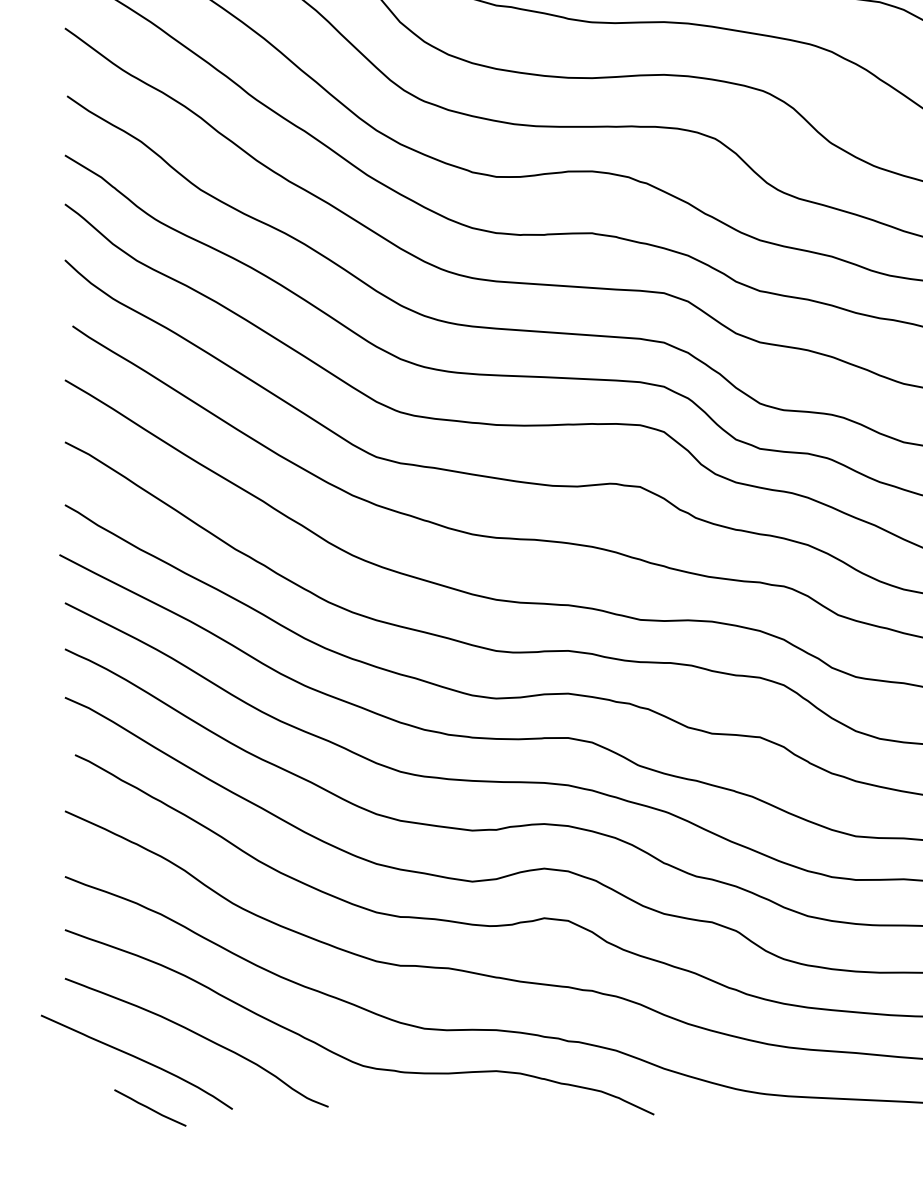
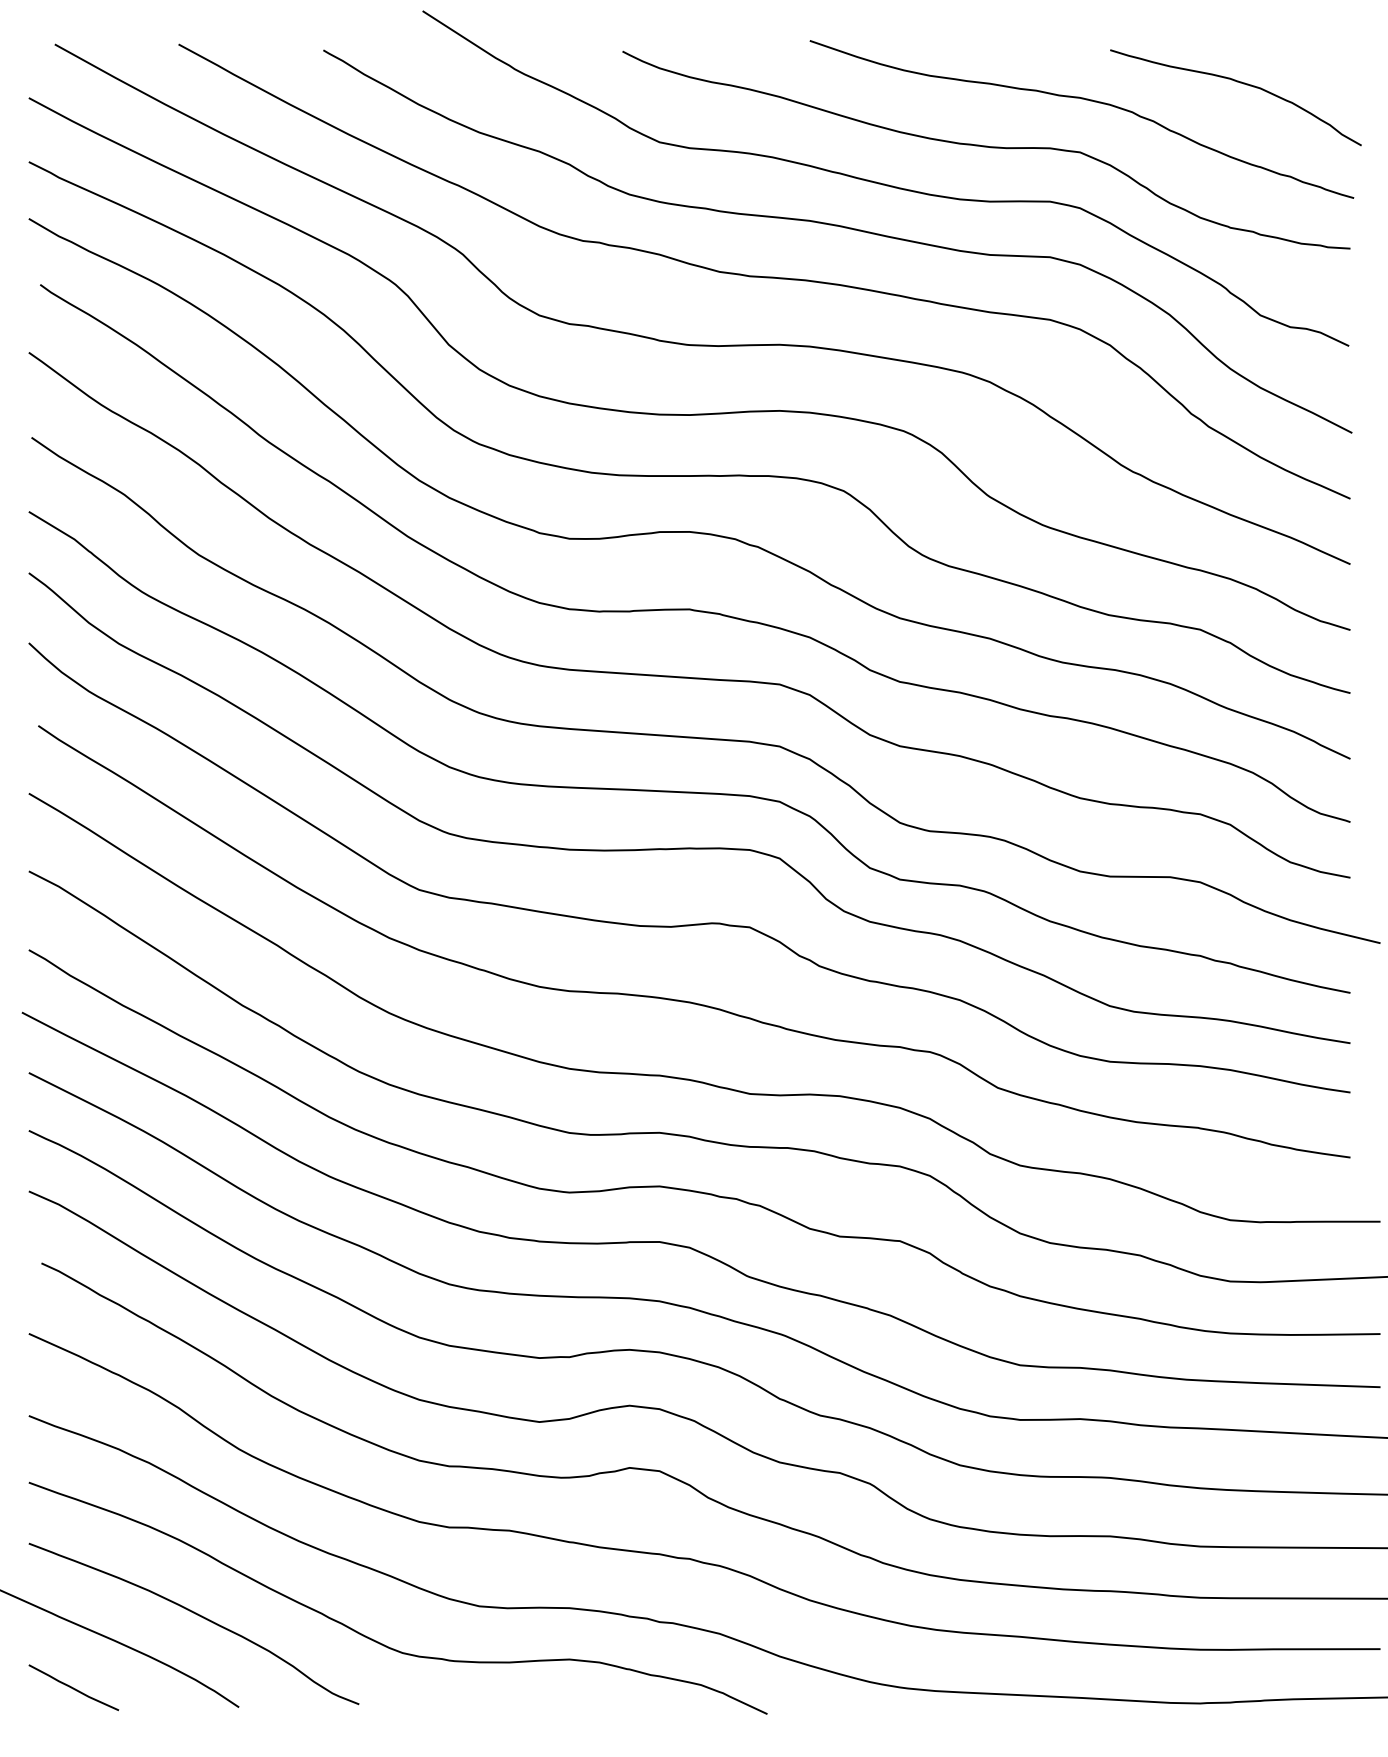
curve: (150, 1107) -> (73, 1687), moved

